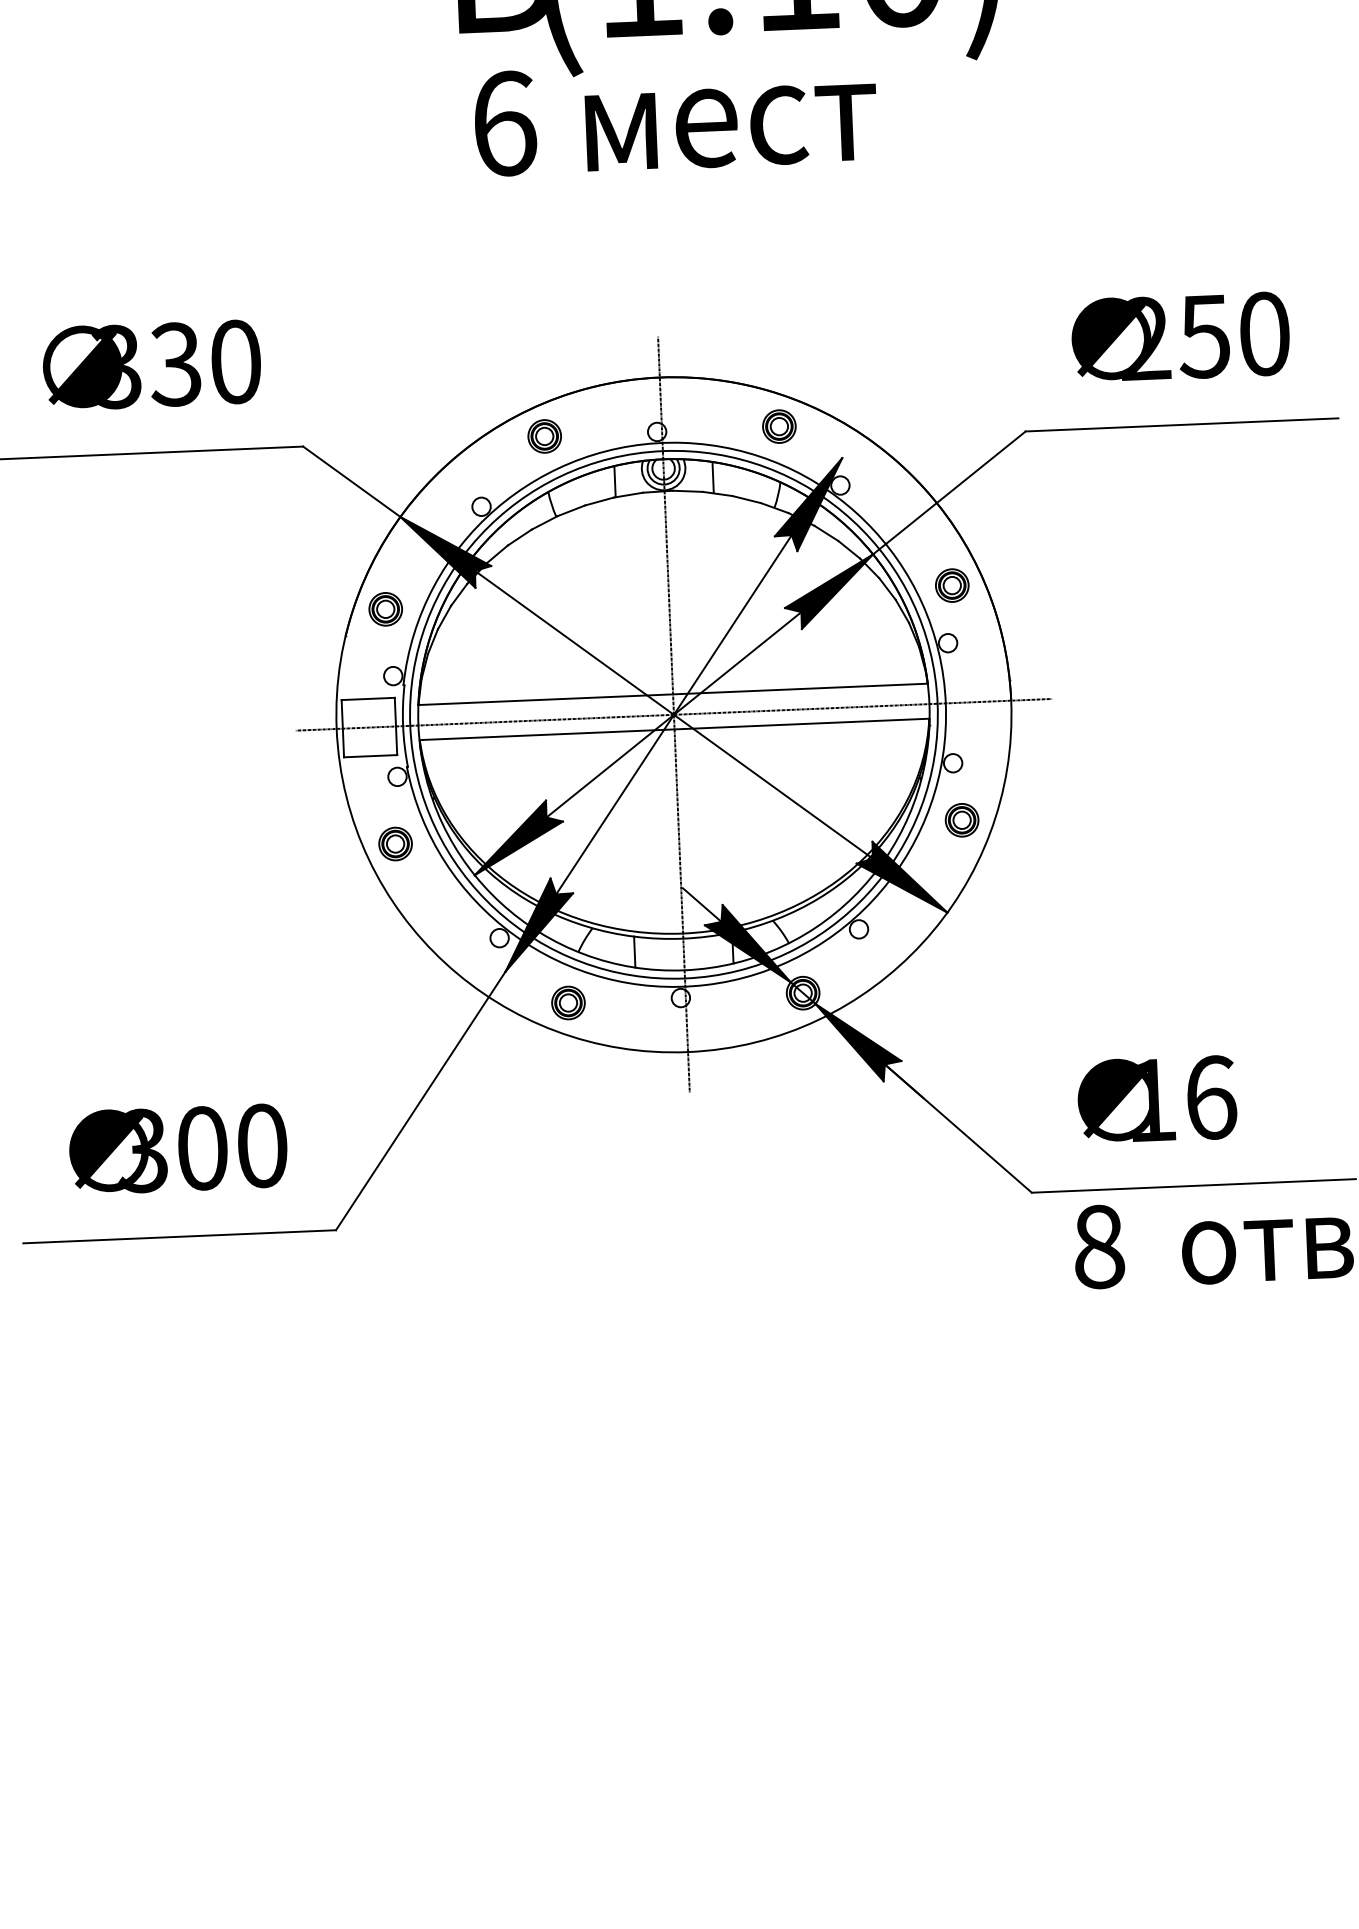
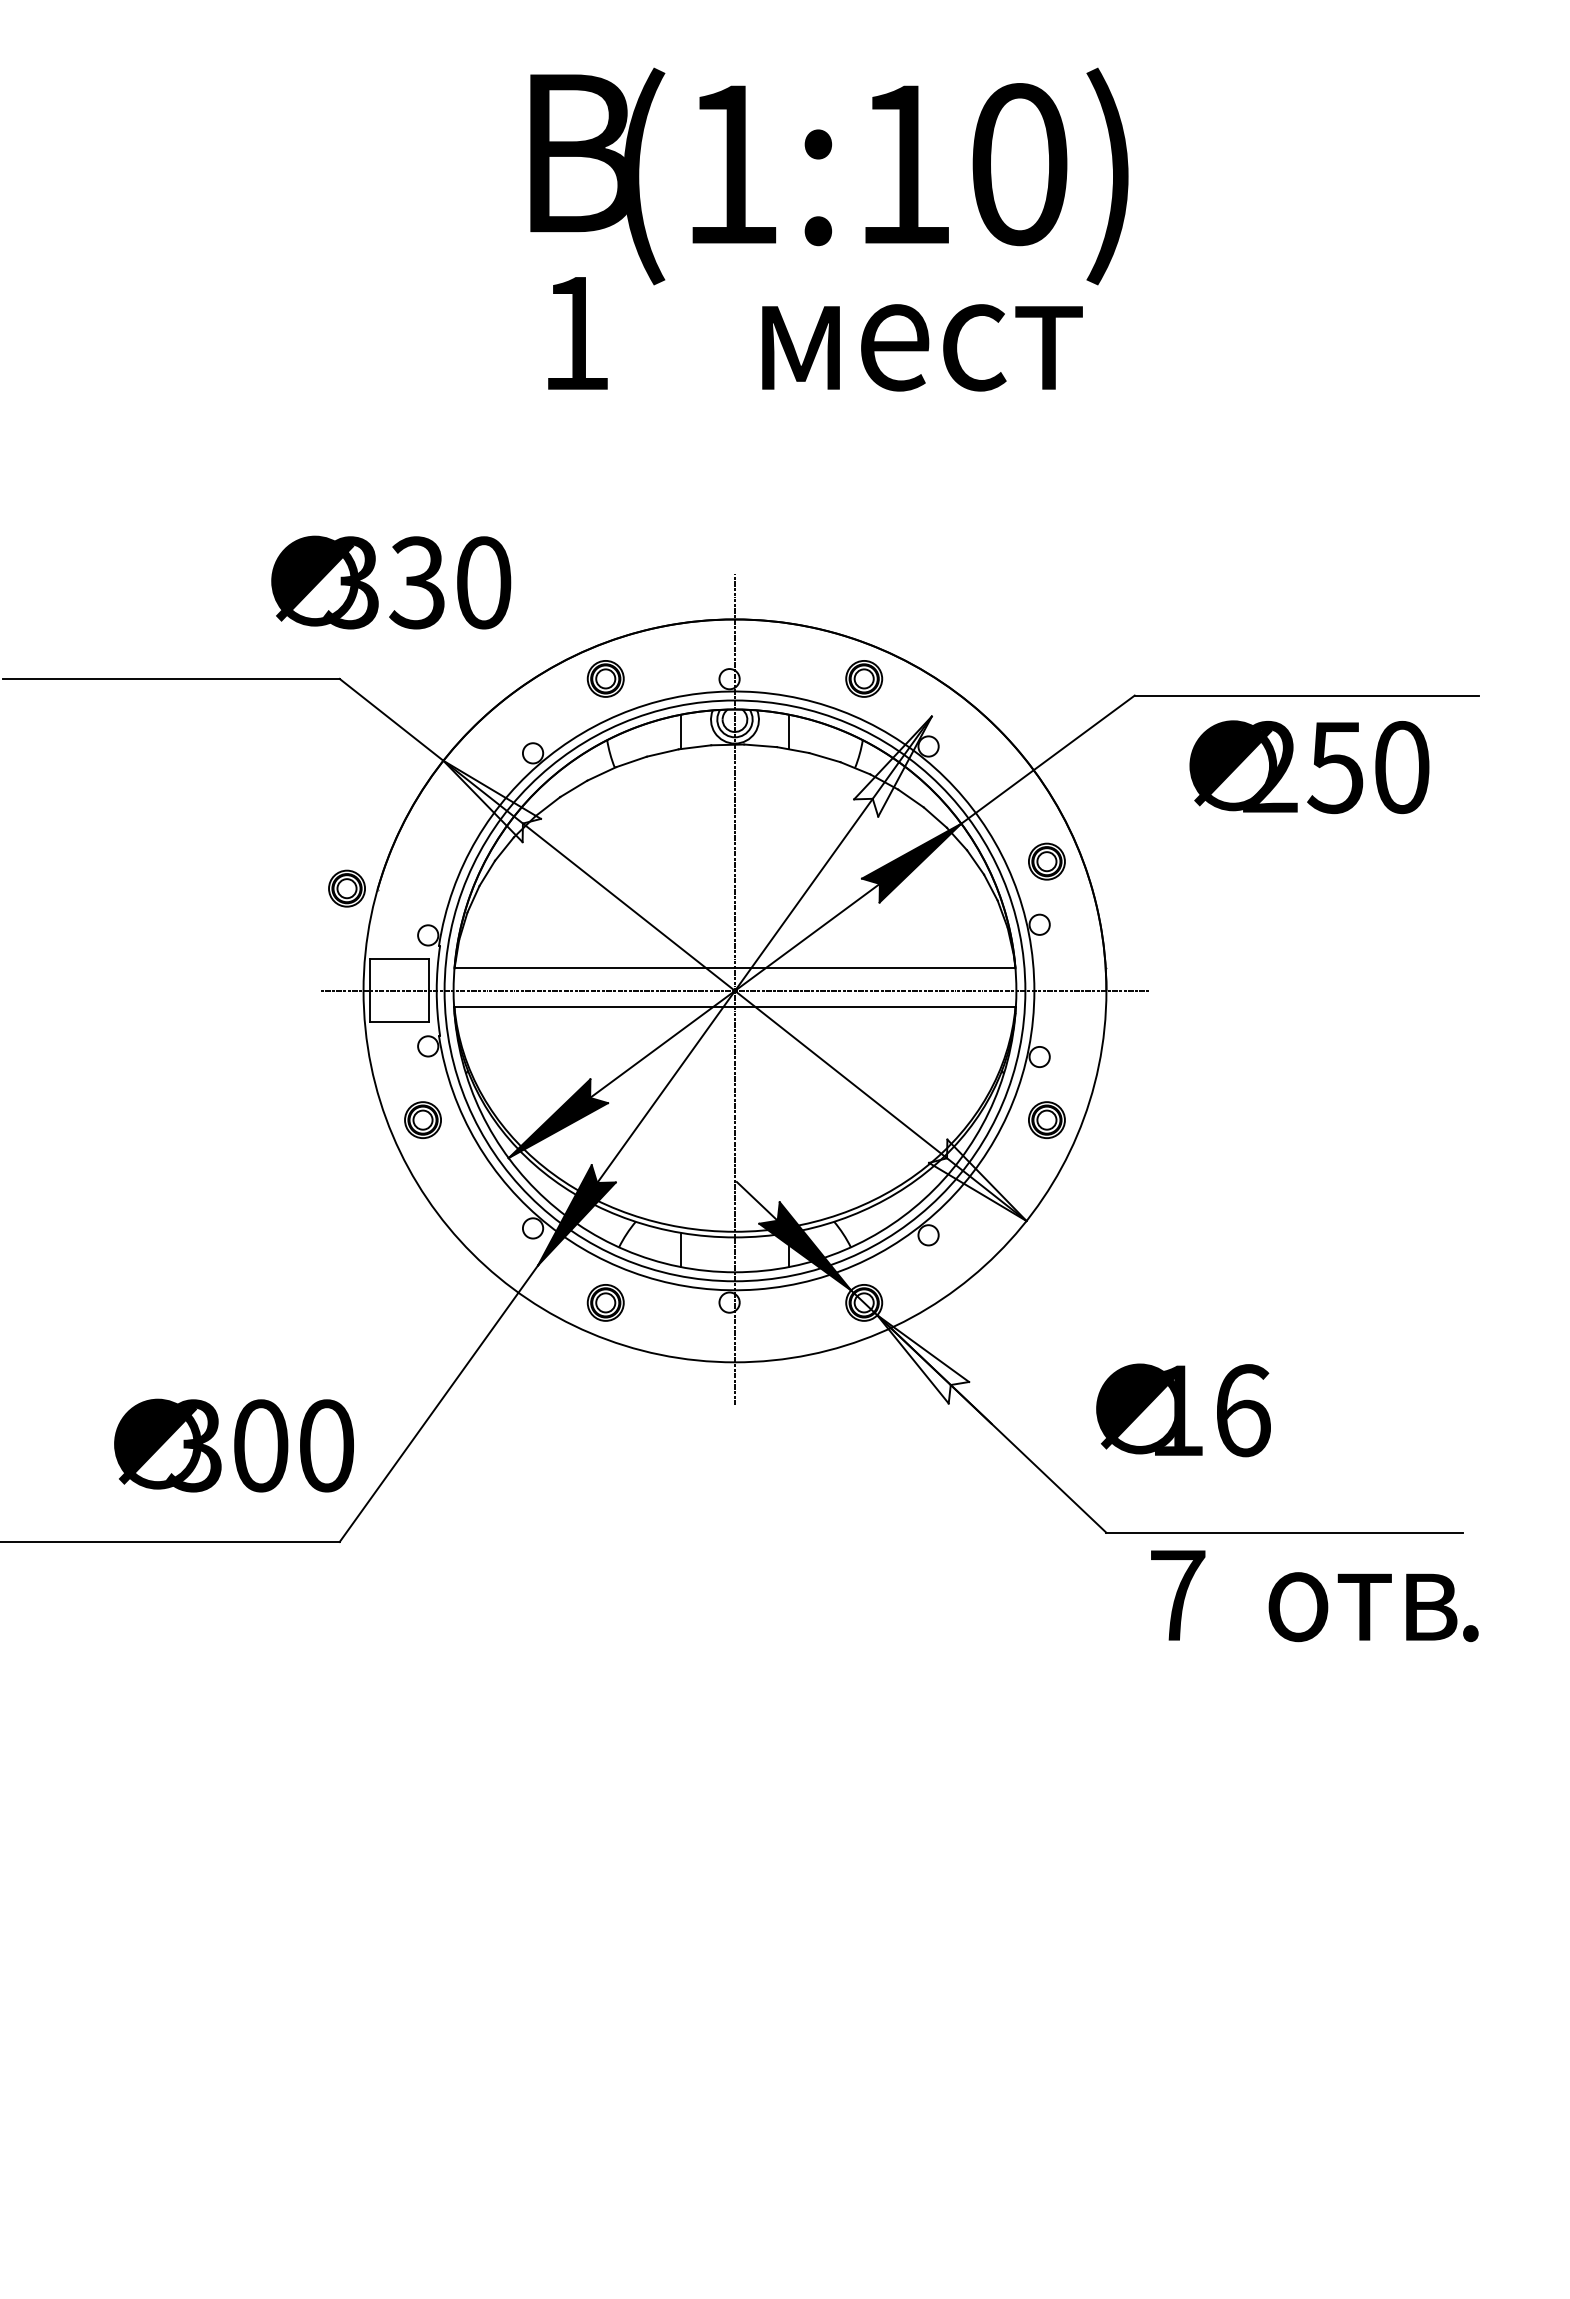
text: (505, 123) -> (576, 333), 6 -> 1
text: (731, 127) -> (922, 347), moved
text: (1180, 337) -> (1309, 767), moved
text: (152, 365) -> (391, 582), moved
fill: (808, 505) -> (892, 766), removed
fill: (445, 552) -> (491, 801), removed
part: (385, 609) -> (346, 888), moved
fill: (901, 877) -> (977, 1180), removed
fill: (859, 1042) -> (923, 1359), removed
text: (1157, 1099) -> (1183, 1410), moved
text: (177, 1149) -> (233, 1445), moved
text: (1098, 1246) -> (1177, 1595), 8 -> 7

